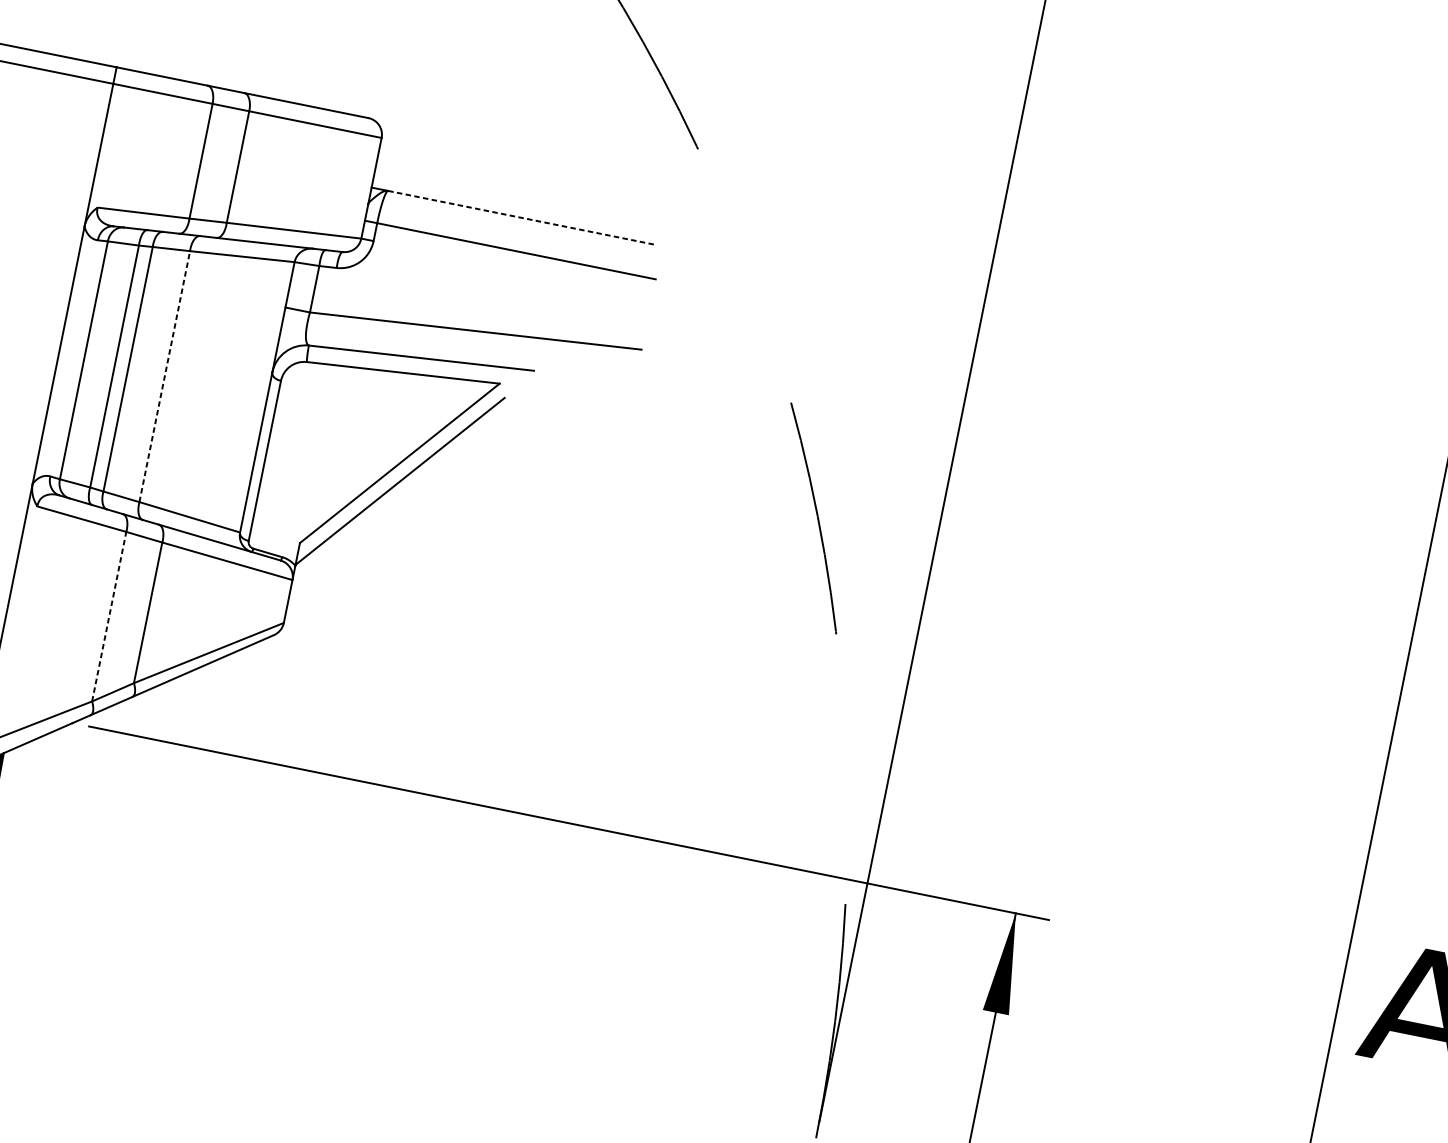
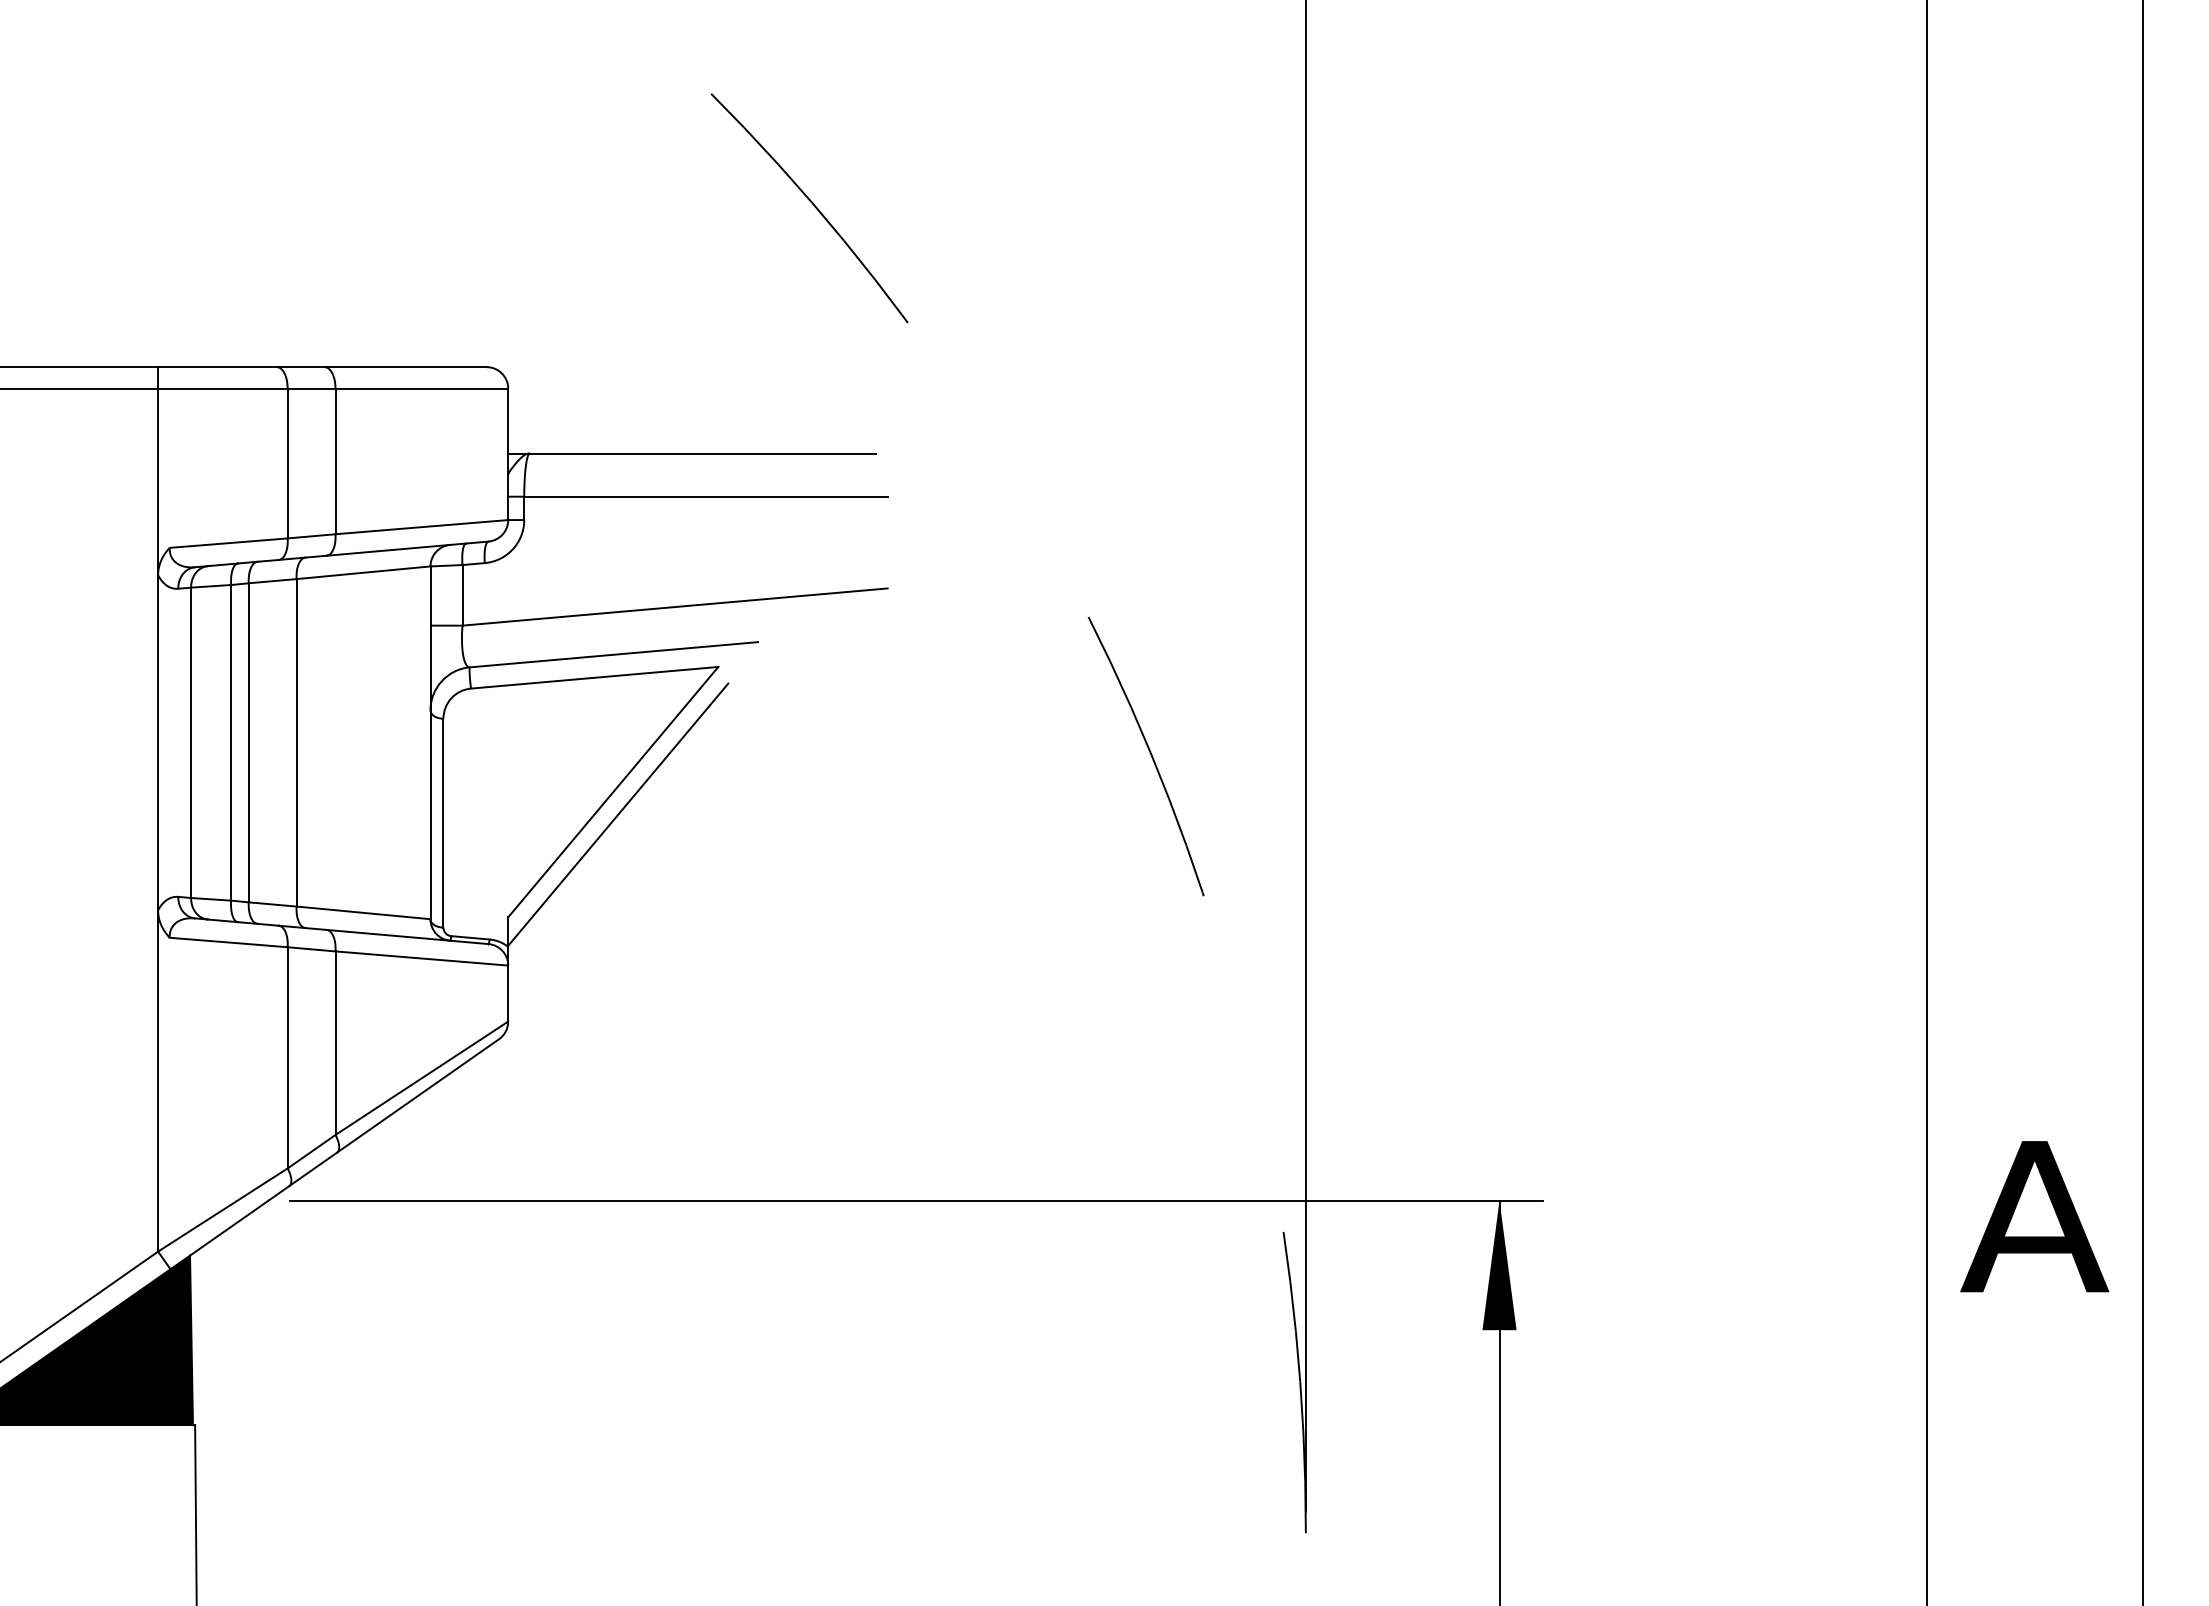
line: (520, 217) -> (702, 453), dashed -> solid
line: (164, 376) -> (296, 742), dashed -> solid
line: (109, 616) -> (287, 1057), dashed -> solid

